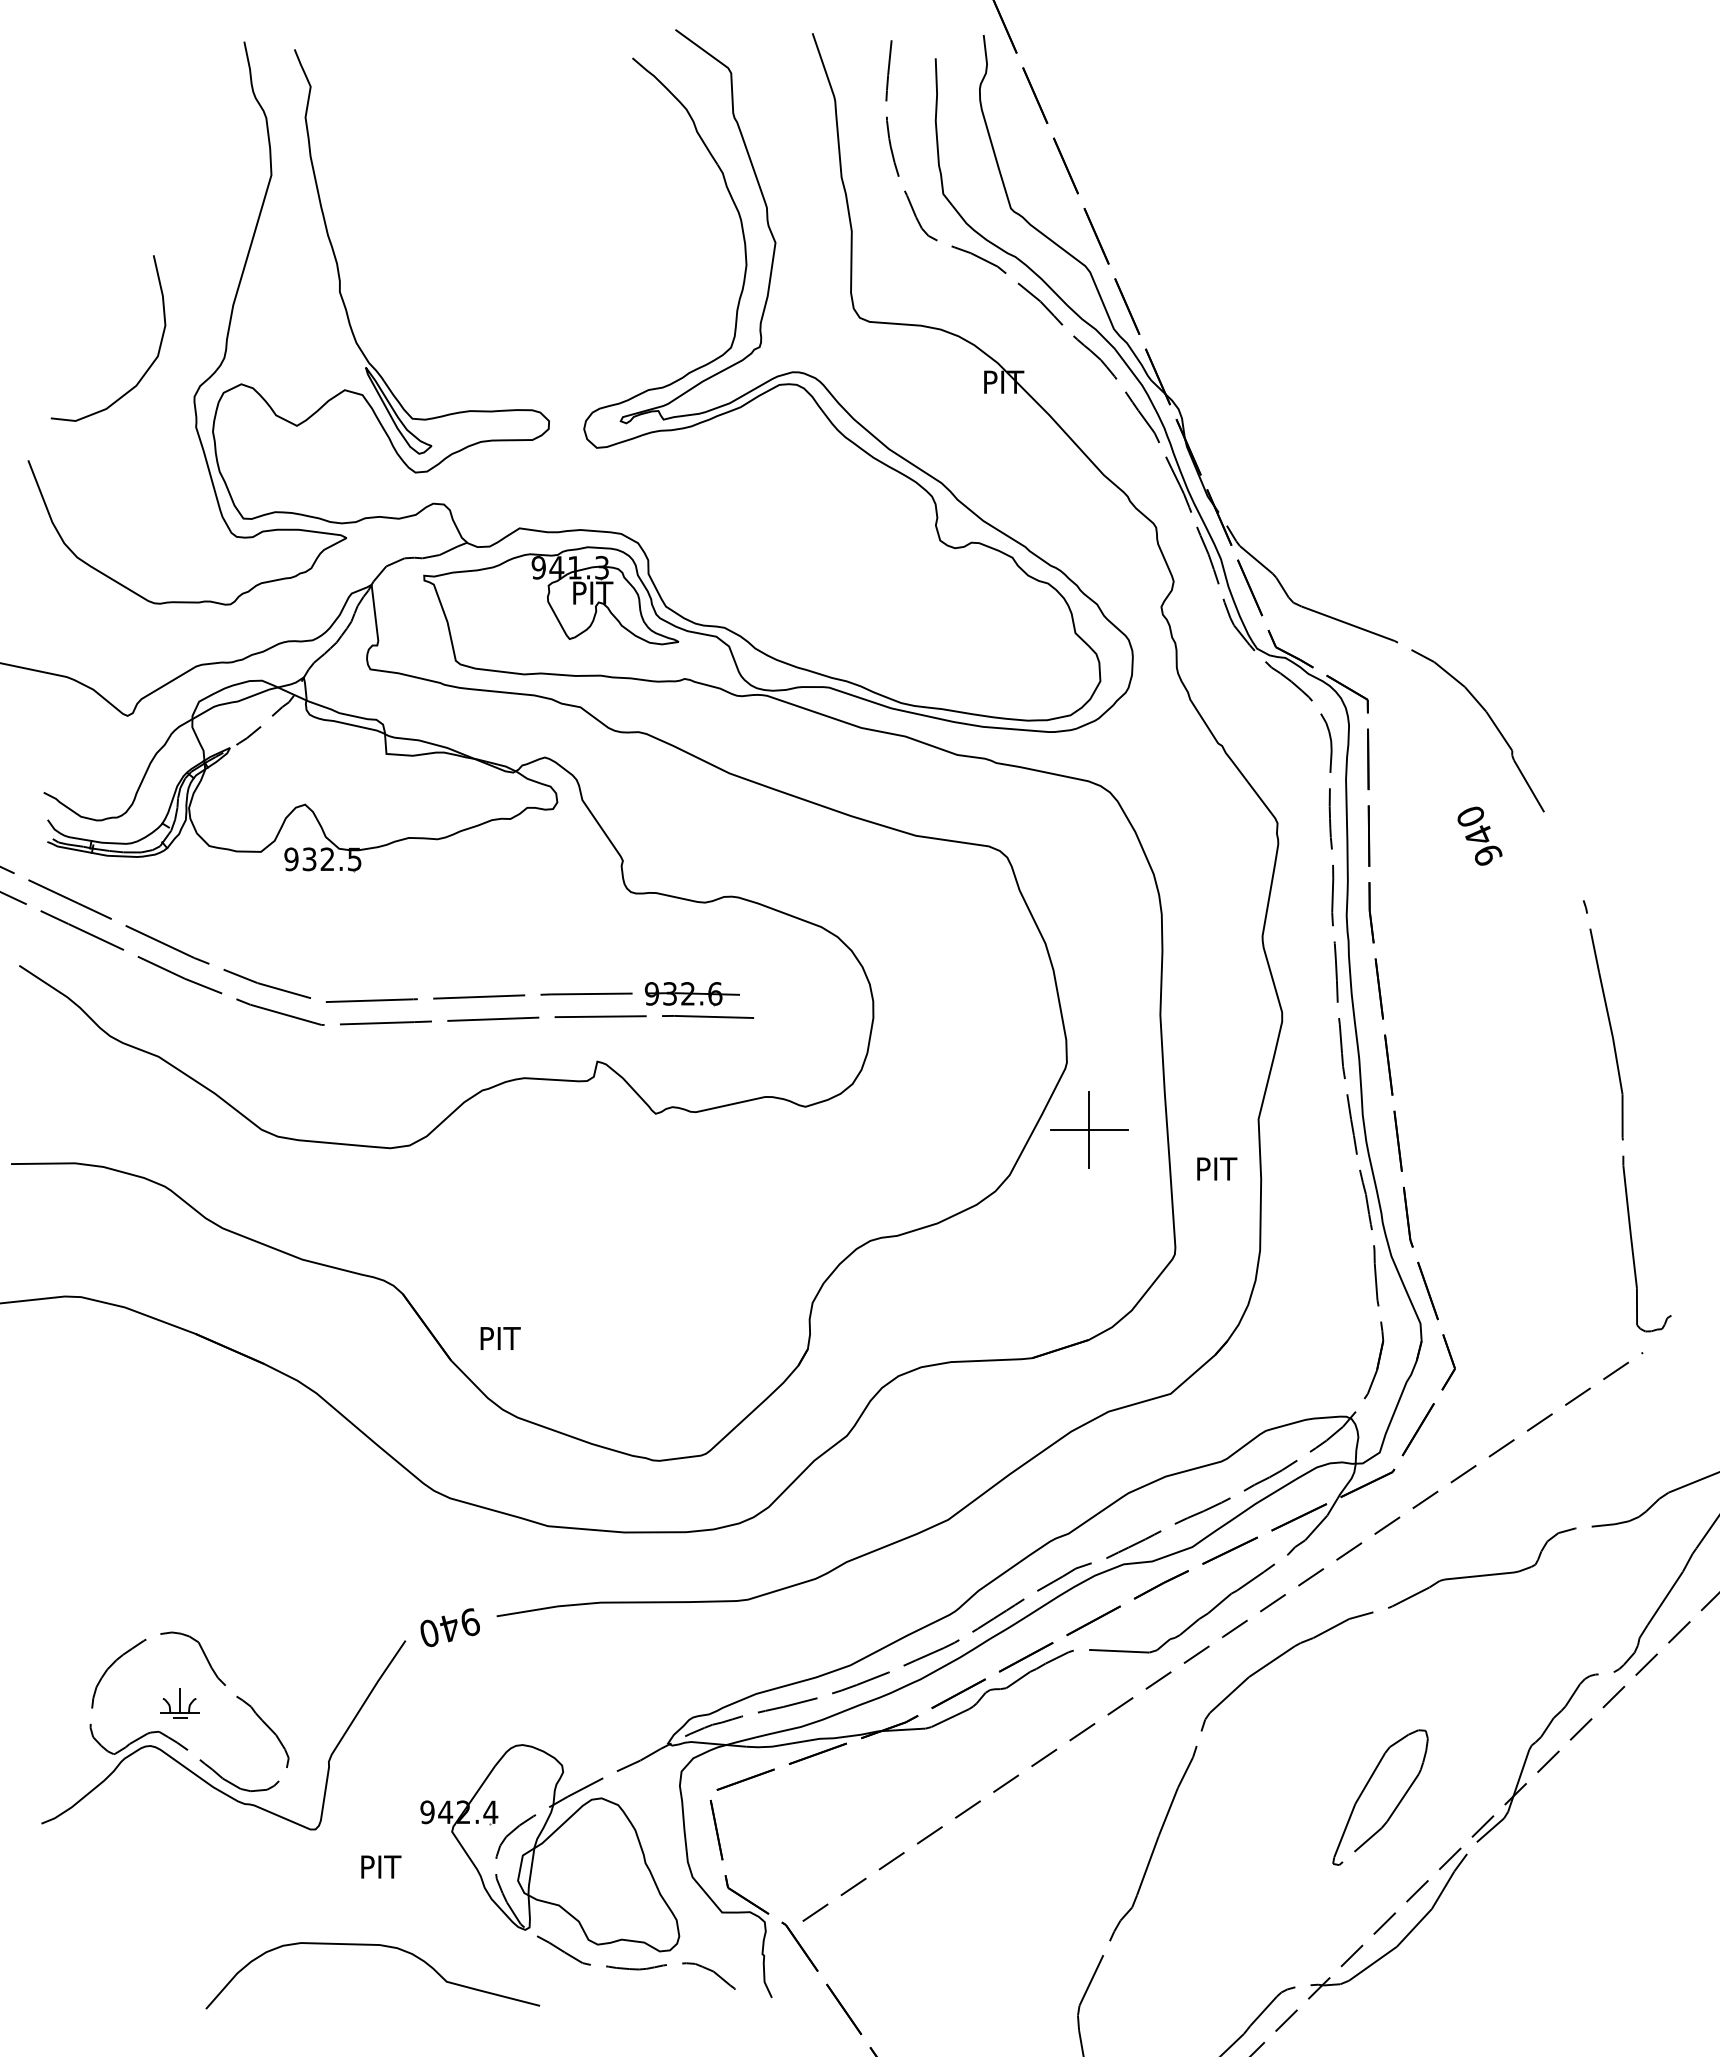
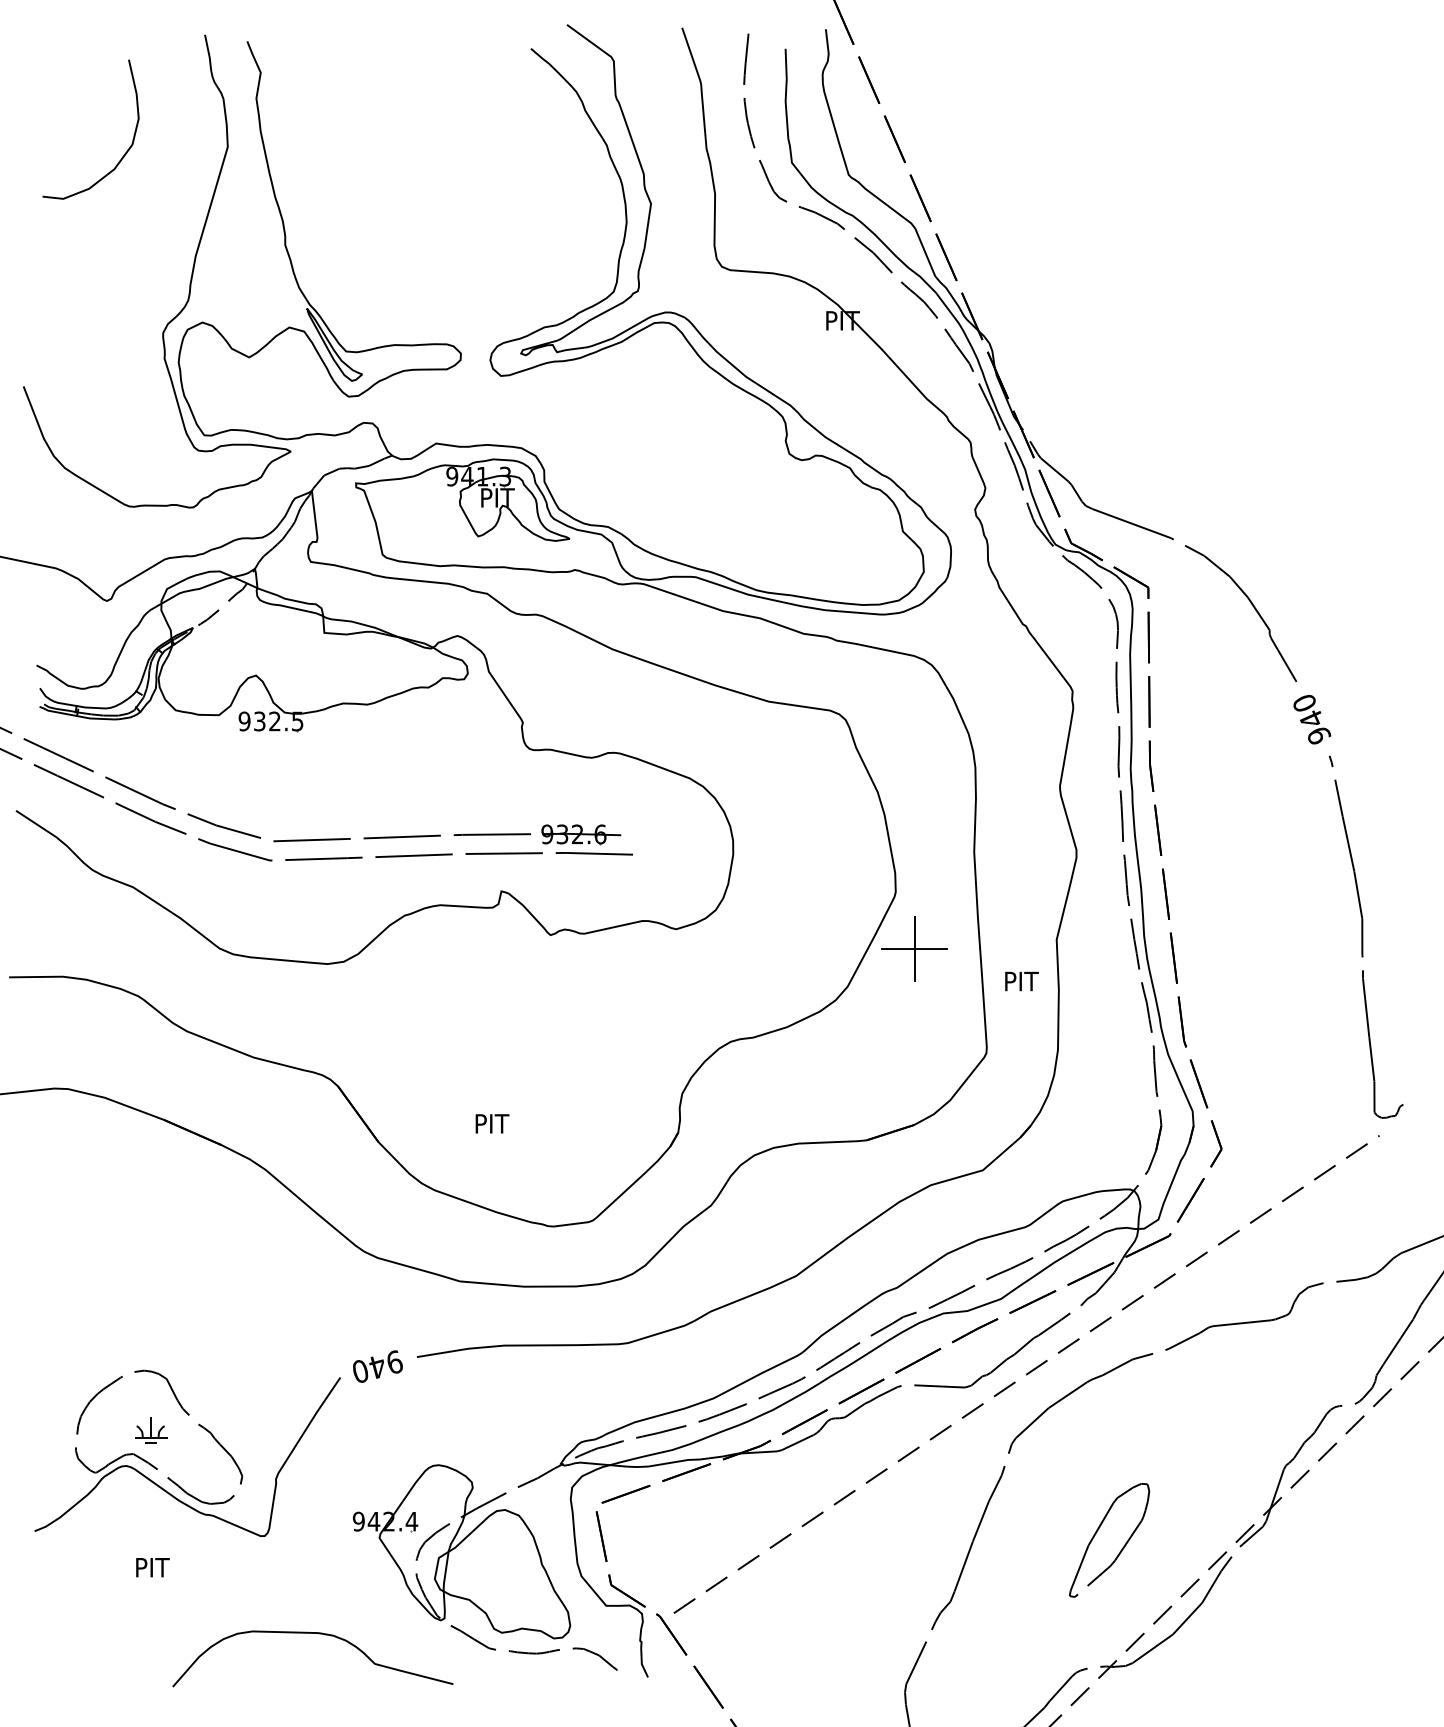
curve: (147, 368) -> (123, 154), moved
text: (1479, 835) -> (1311, 719), moved
text: (500, 1338) -> (492, 1123), moved
part: (1366, 1787) -> (1097, 1531), moved
text: (381, 1866) -> (153, 1567), moved

